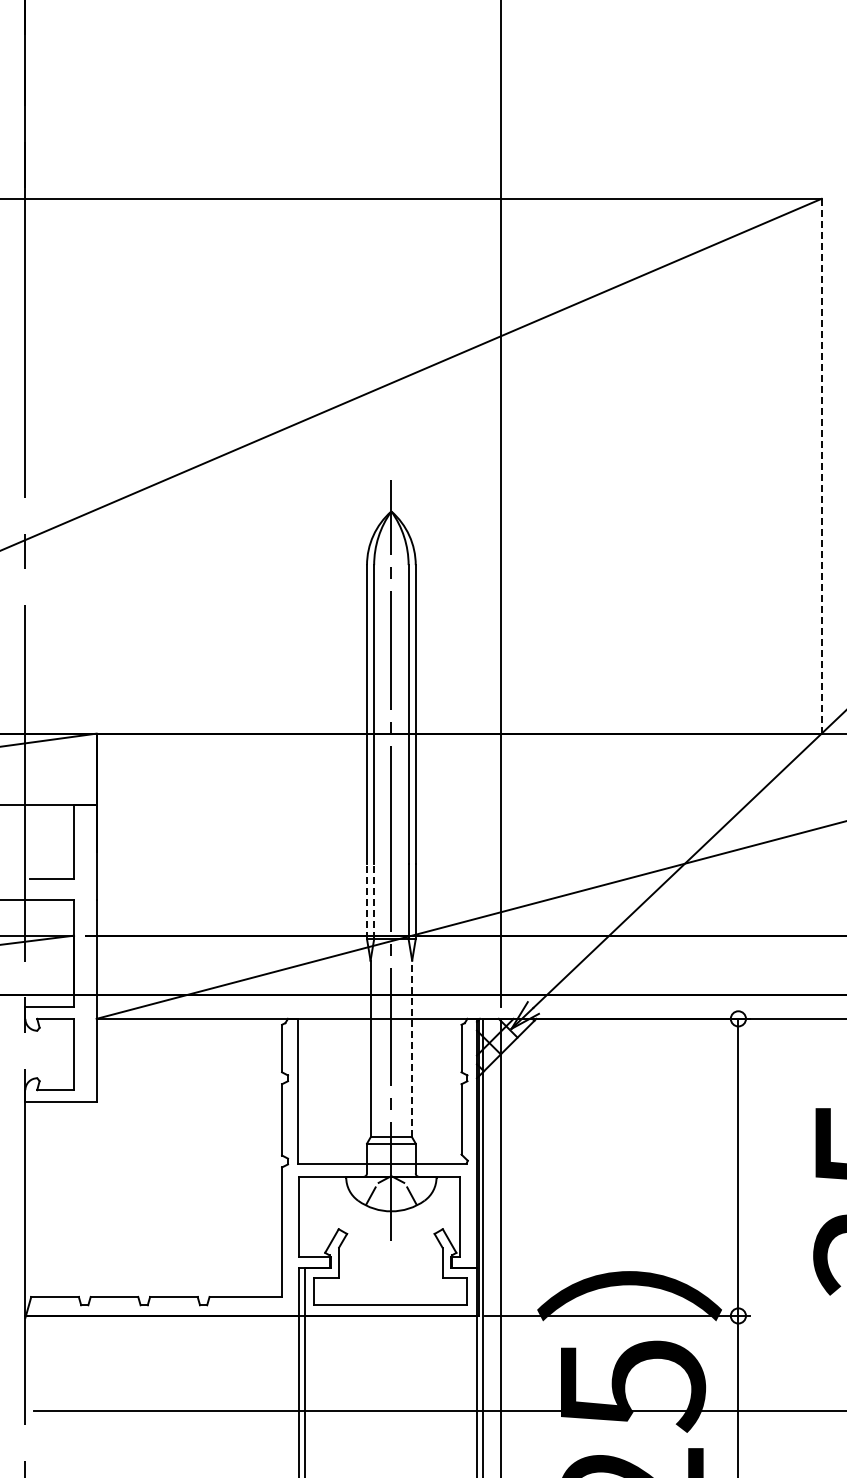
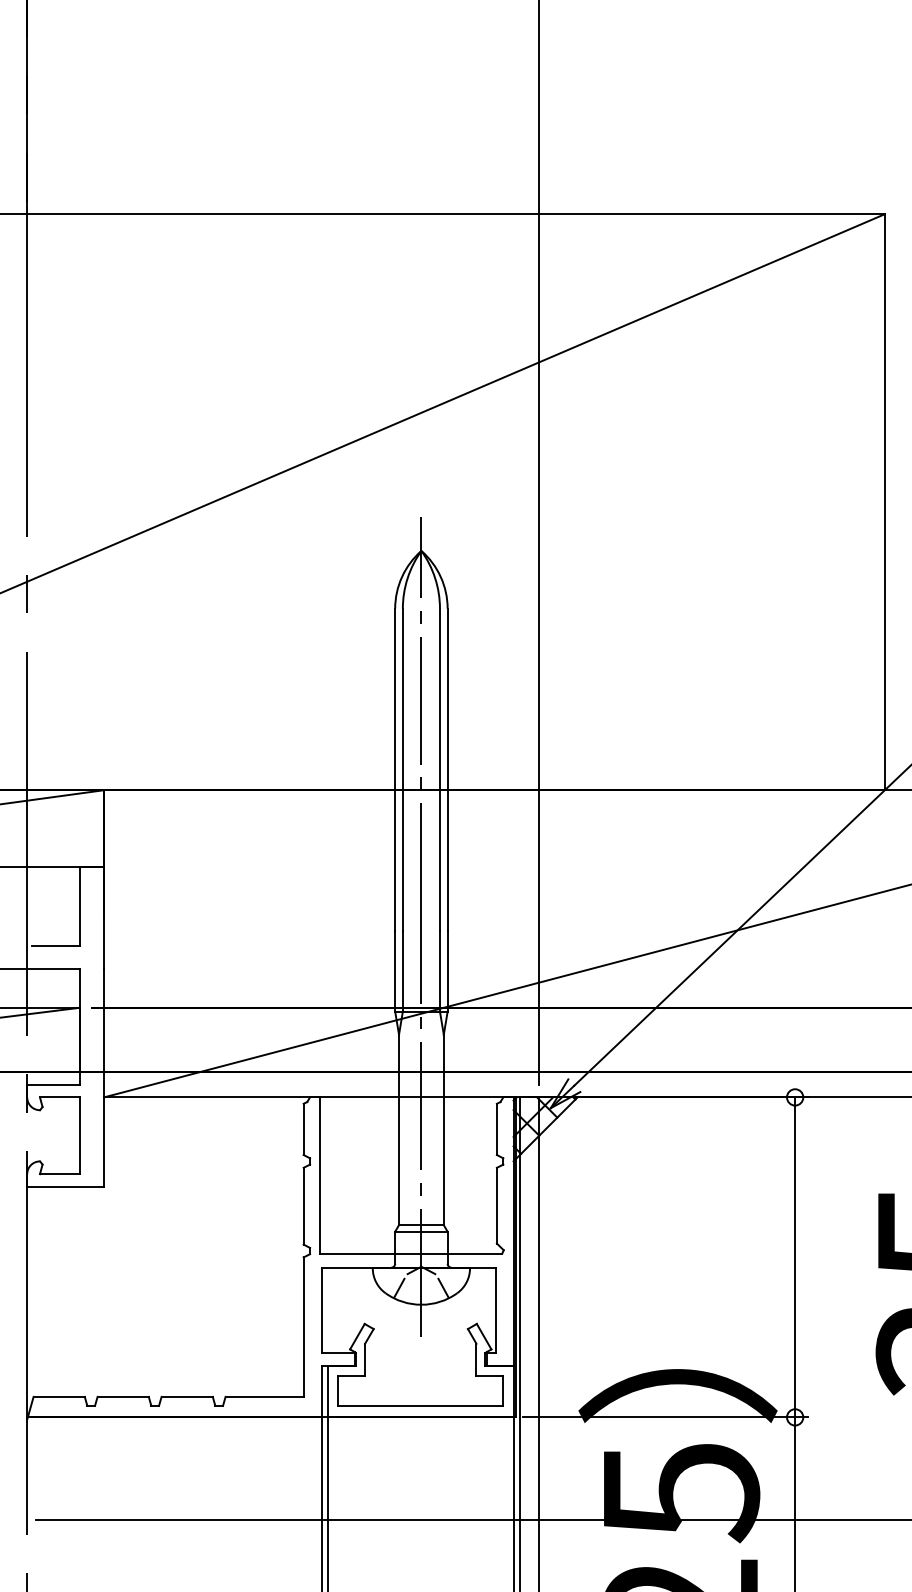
line: (821, 465) -> (884, 501), dashed -> solid
line: (367, 901) -> (395, 971), dashed -> solid
line: (374, 901) -> (403, 971), dashed -> solid
line: (412, 1048) -> (444, 1129), dashed -> solid

